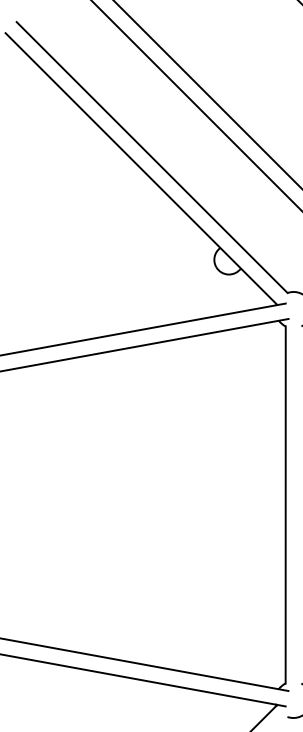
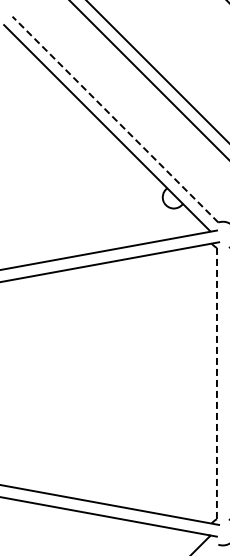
line: (152, 157) -> (115, 119), solid -> dashed
line: (285, 504) -> (216, 383), solid -> dashed

